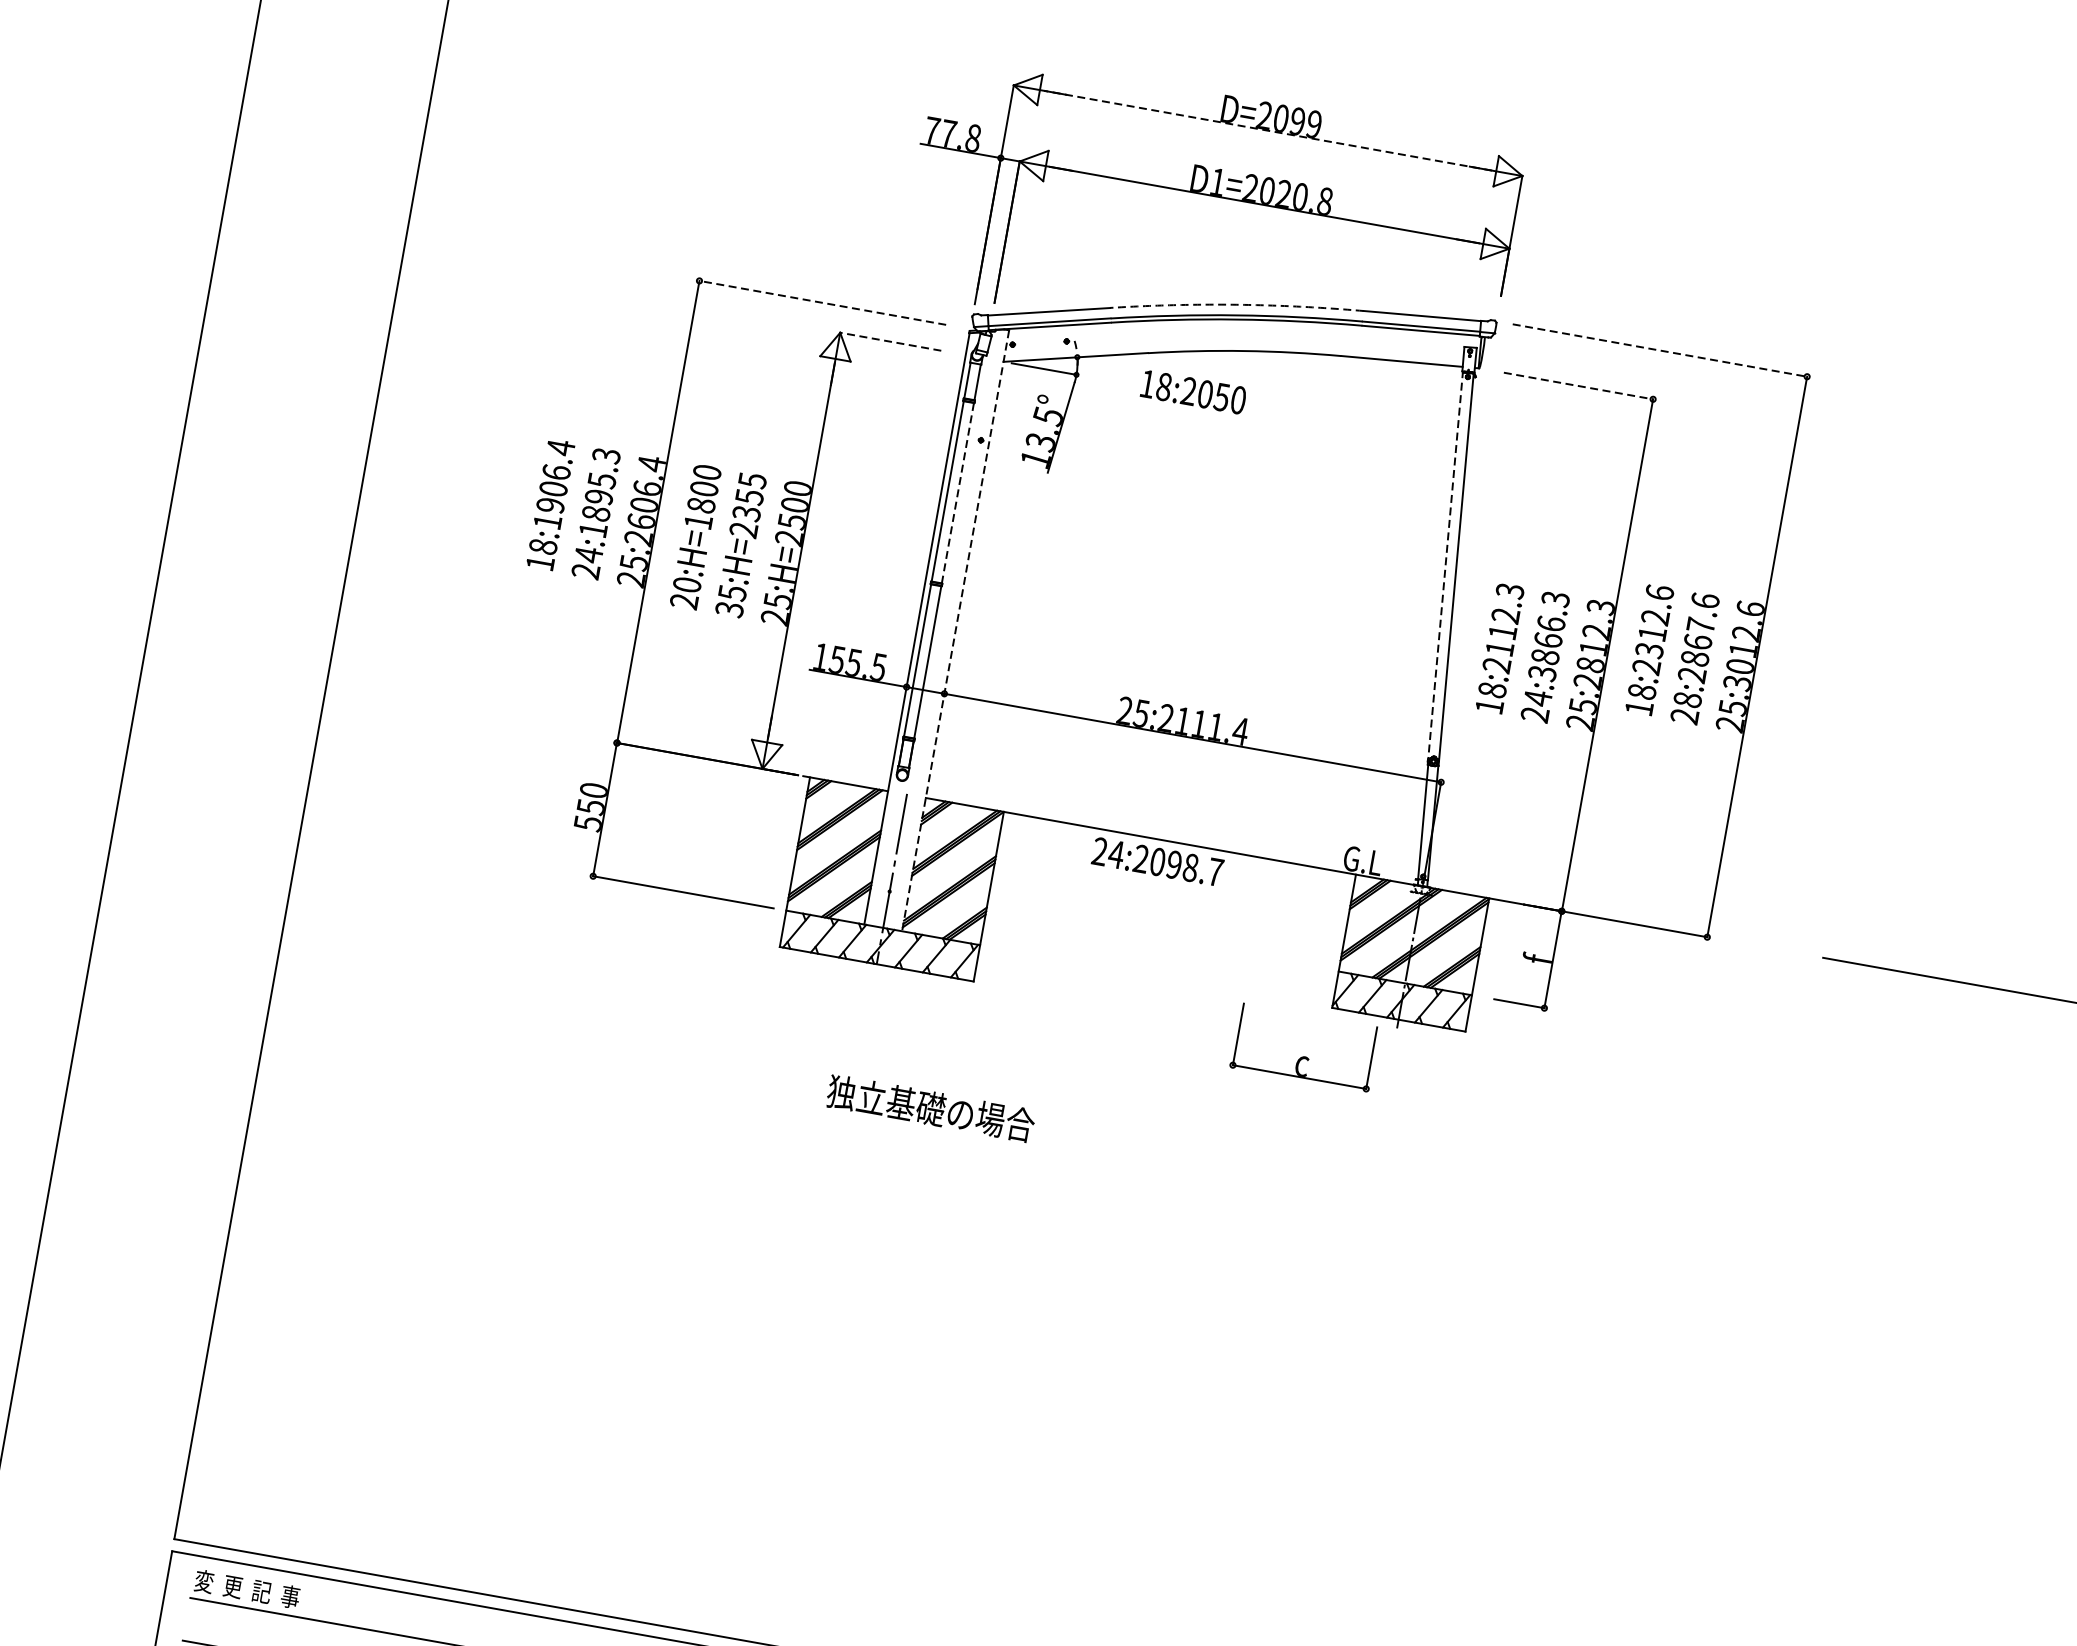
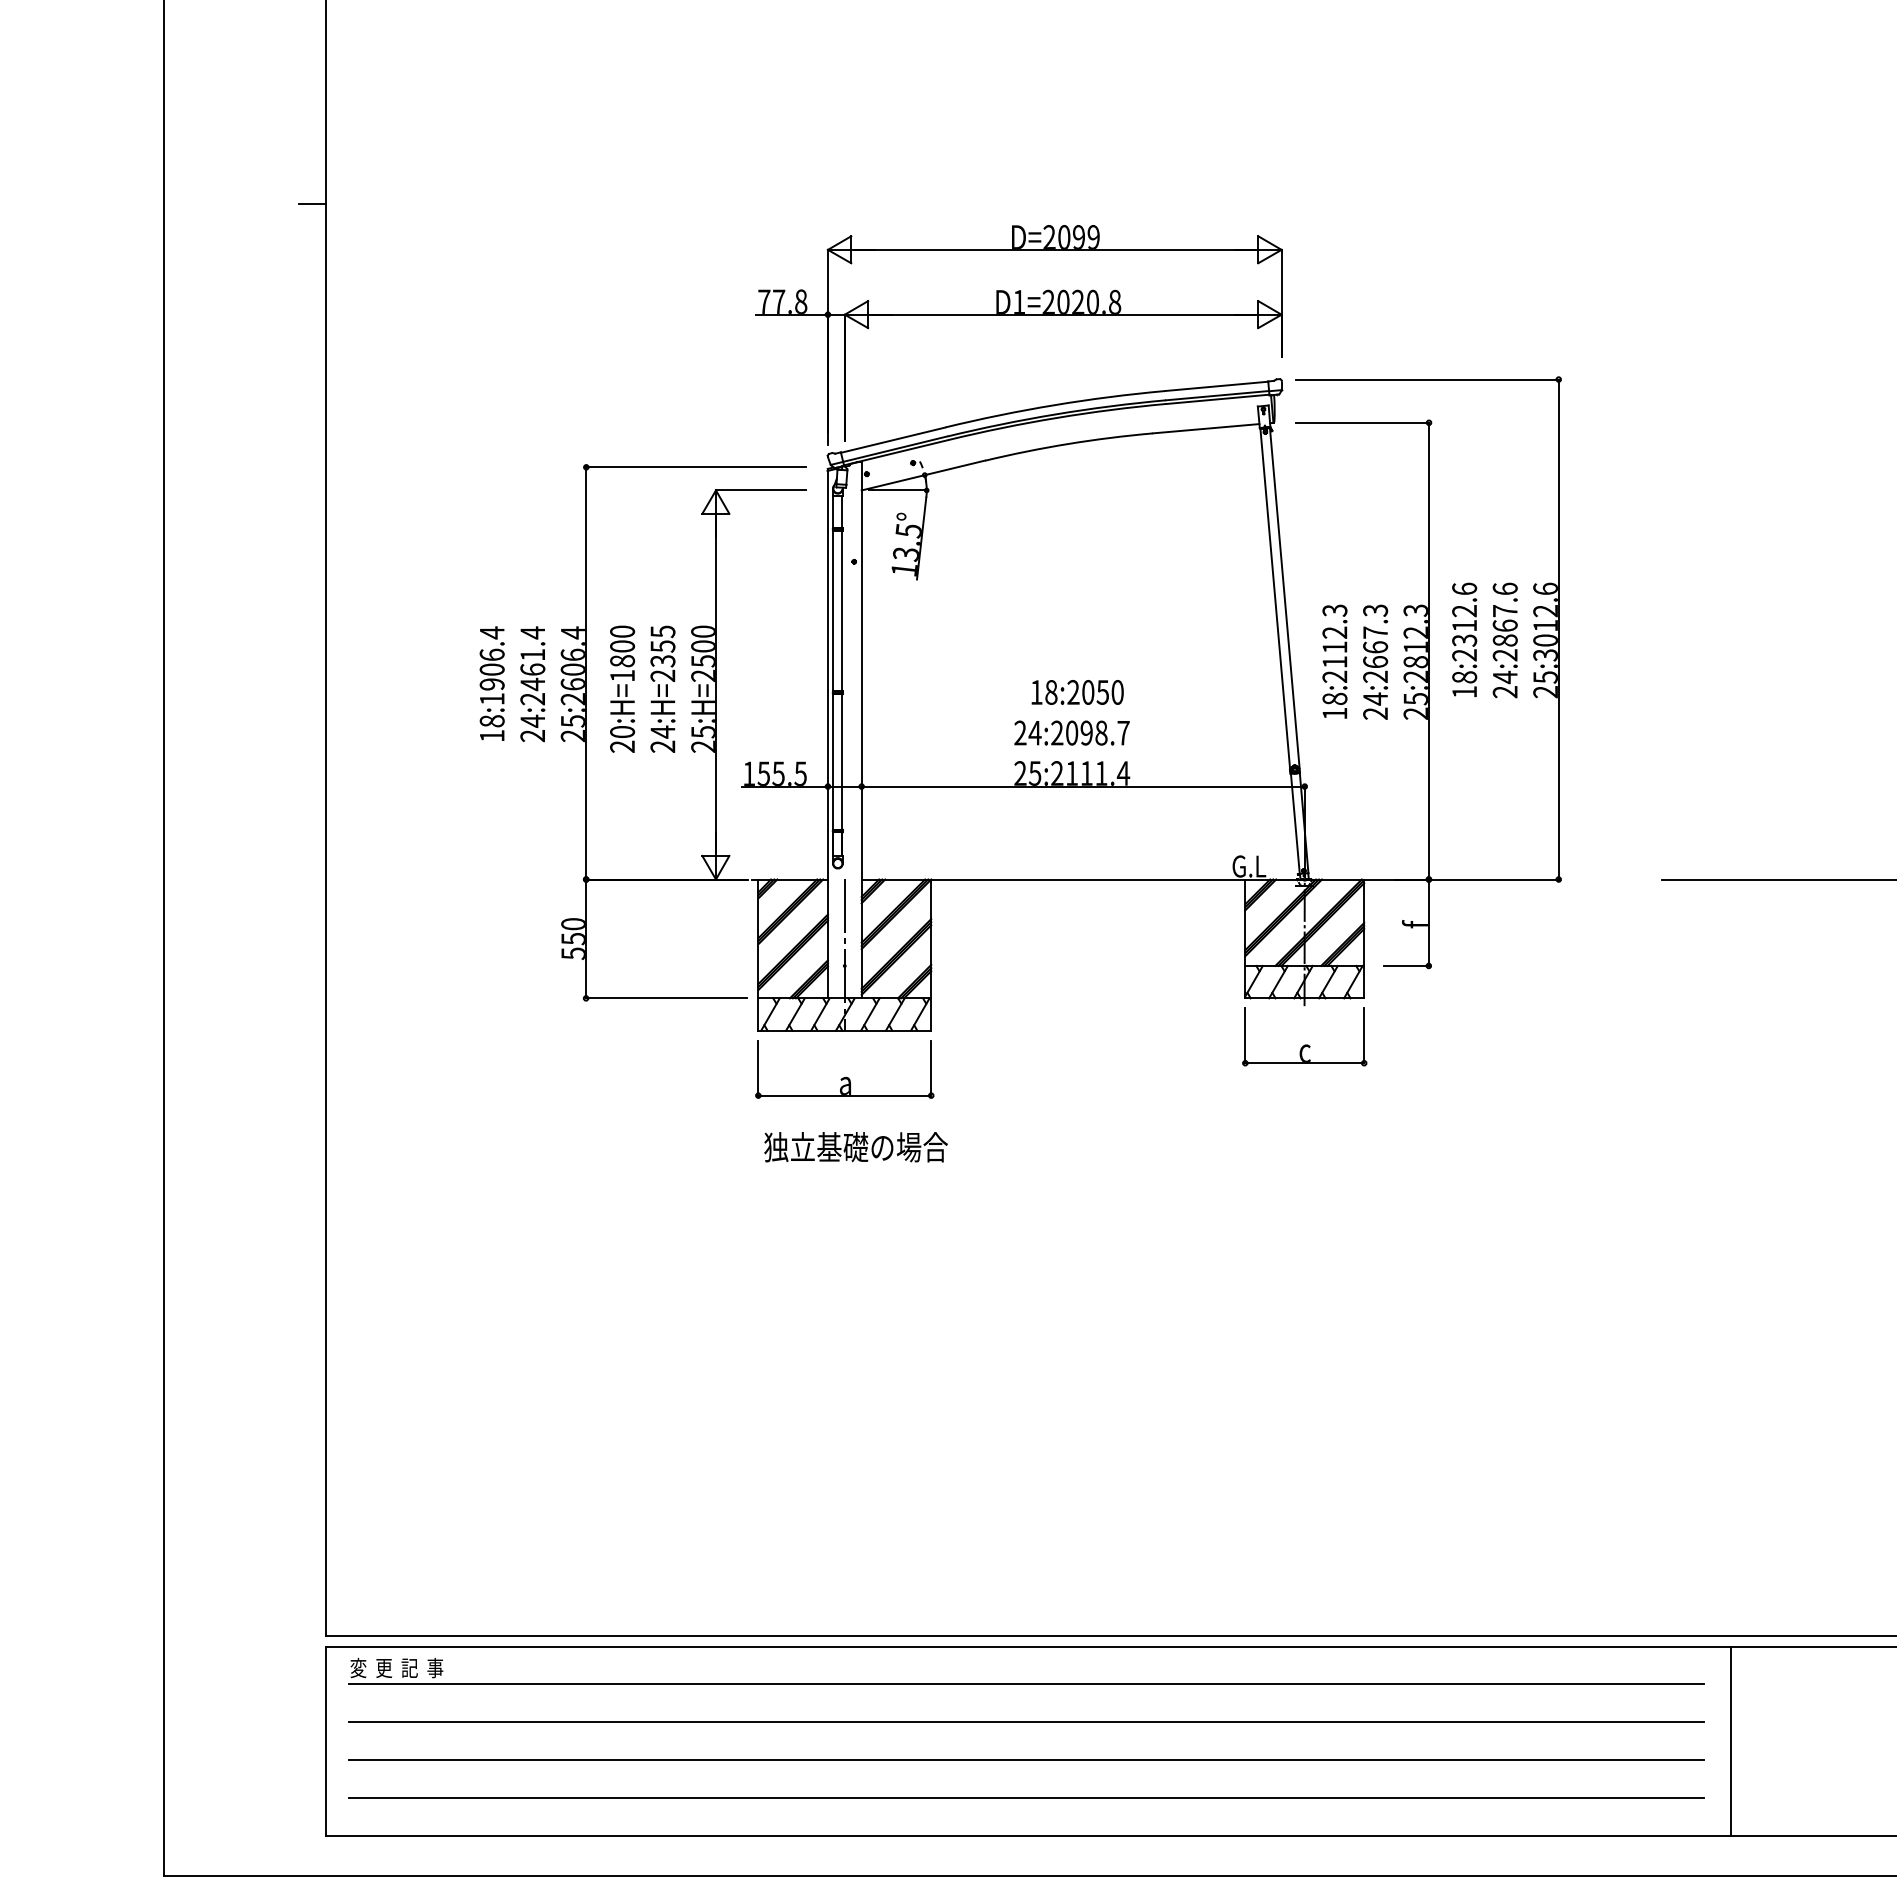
line: (1267, 130) -> (1054, 249), dashed -> solid
line: (821, 302) -> (695, 467), dashed -> solid
arc: (1236, 305) -> (1054, 405), dashed -> solid
line: (890, 341) -> (760, 490), dashed -> solid
line: (1661, 350) -> (1428, 379), dashed -> solid
line: (1578, 385) -> (1362, 422), dashed -> solid
text: (1193, 392) -> (1077, 692), moved
text: (599, 492) -> (532, 665), 24:1895.3 -> 24:2461.4
line: (957, 493) -> (842, 611), dashed -> solid
line: (1445, 568) -> (1275, 601), dashed -> solid
text: (730, 601) -> (662, 739), 35:H=2355 -> 24:H=2355
line: (955, 630) -> (861, 730), dashed -> solid
text: (1546, 648) -> (1375, 654), 24:3866.3 -> 24:2667.3
text: (1686, 699) -> (1504, 677), 28:2867.6 -> 24:2867.6
text: (1157, 861) -> (1071, 732), moved
part: (868, 1015) -> (845, 1076), added
part: (1303, 1056) -> (1304, 1044), moved
text: (930, 1108) -> (855, 1147), moved

